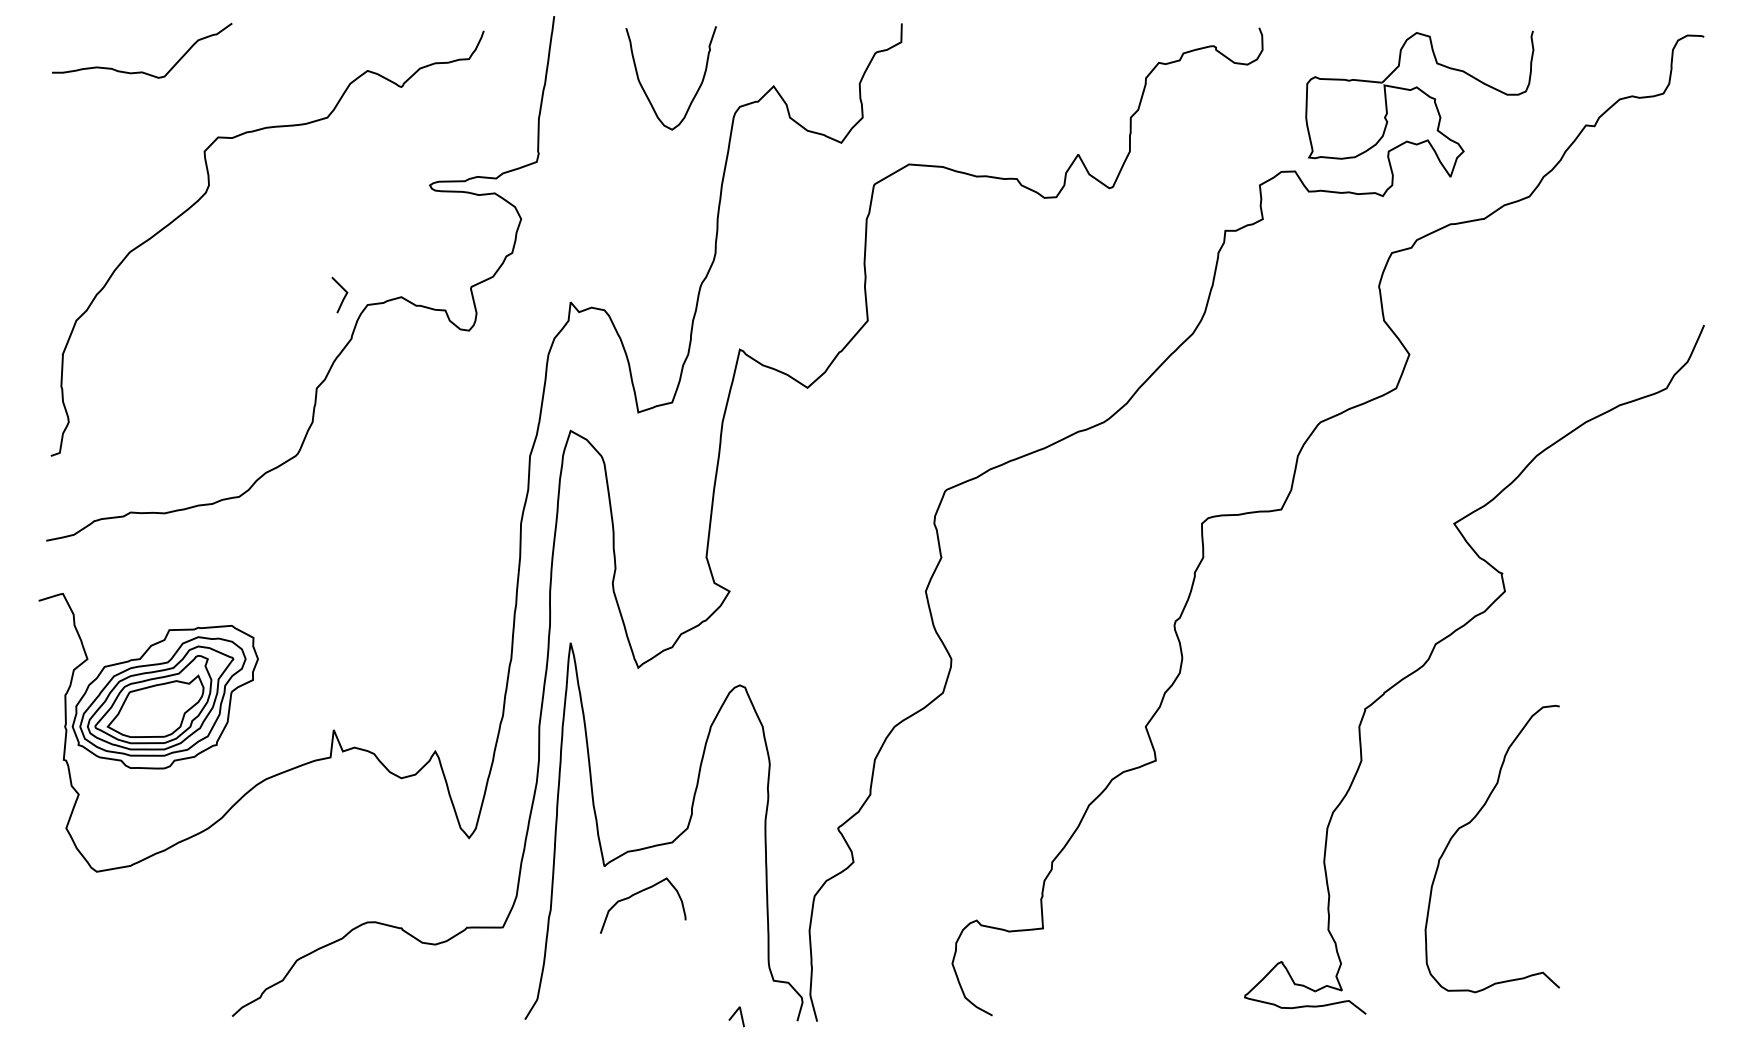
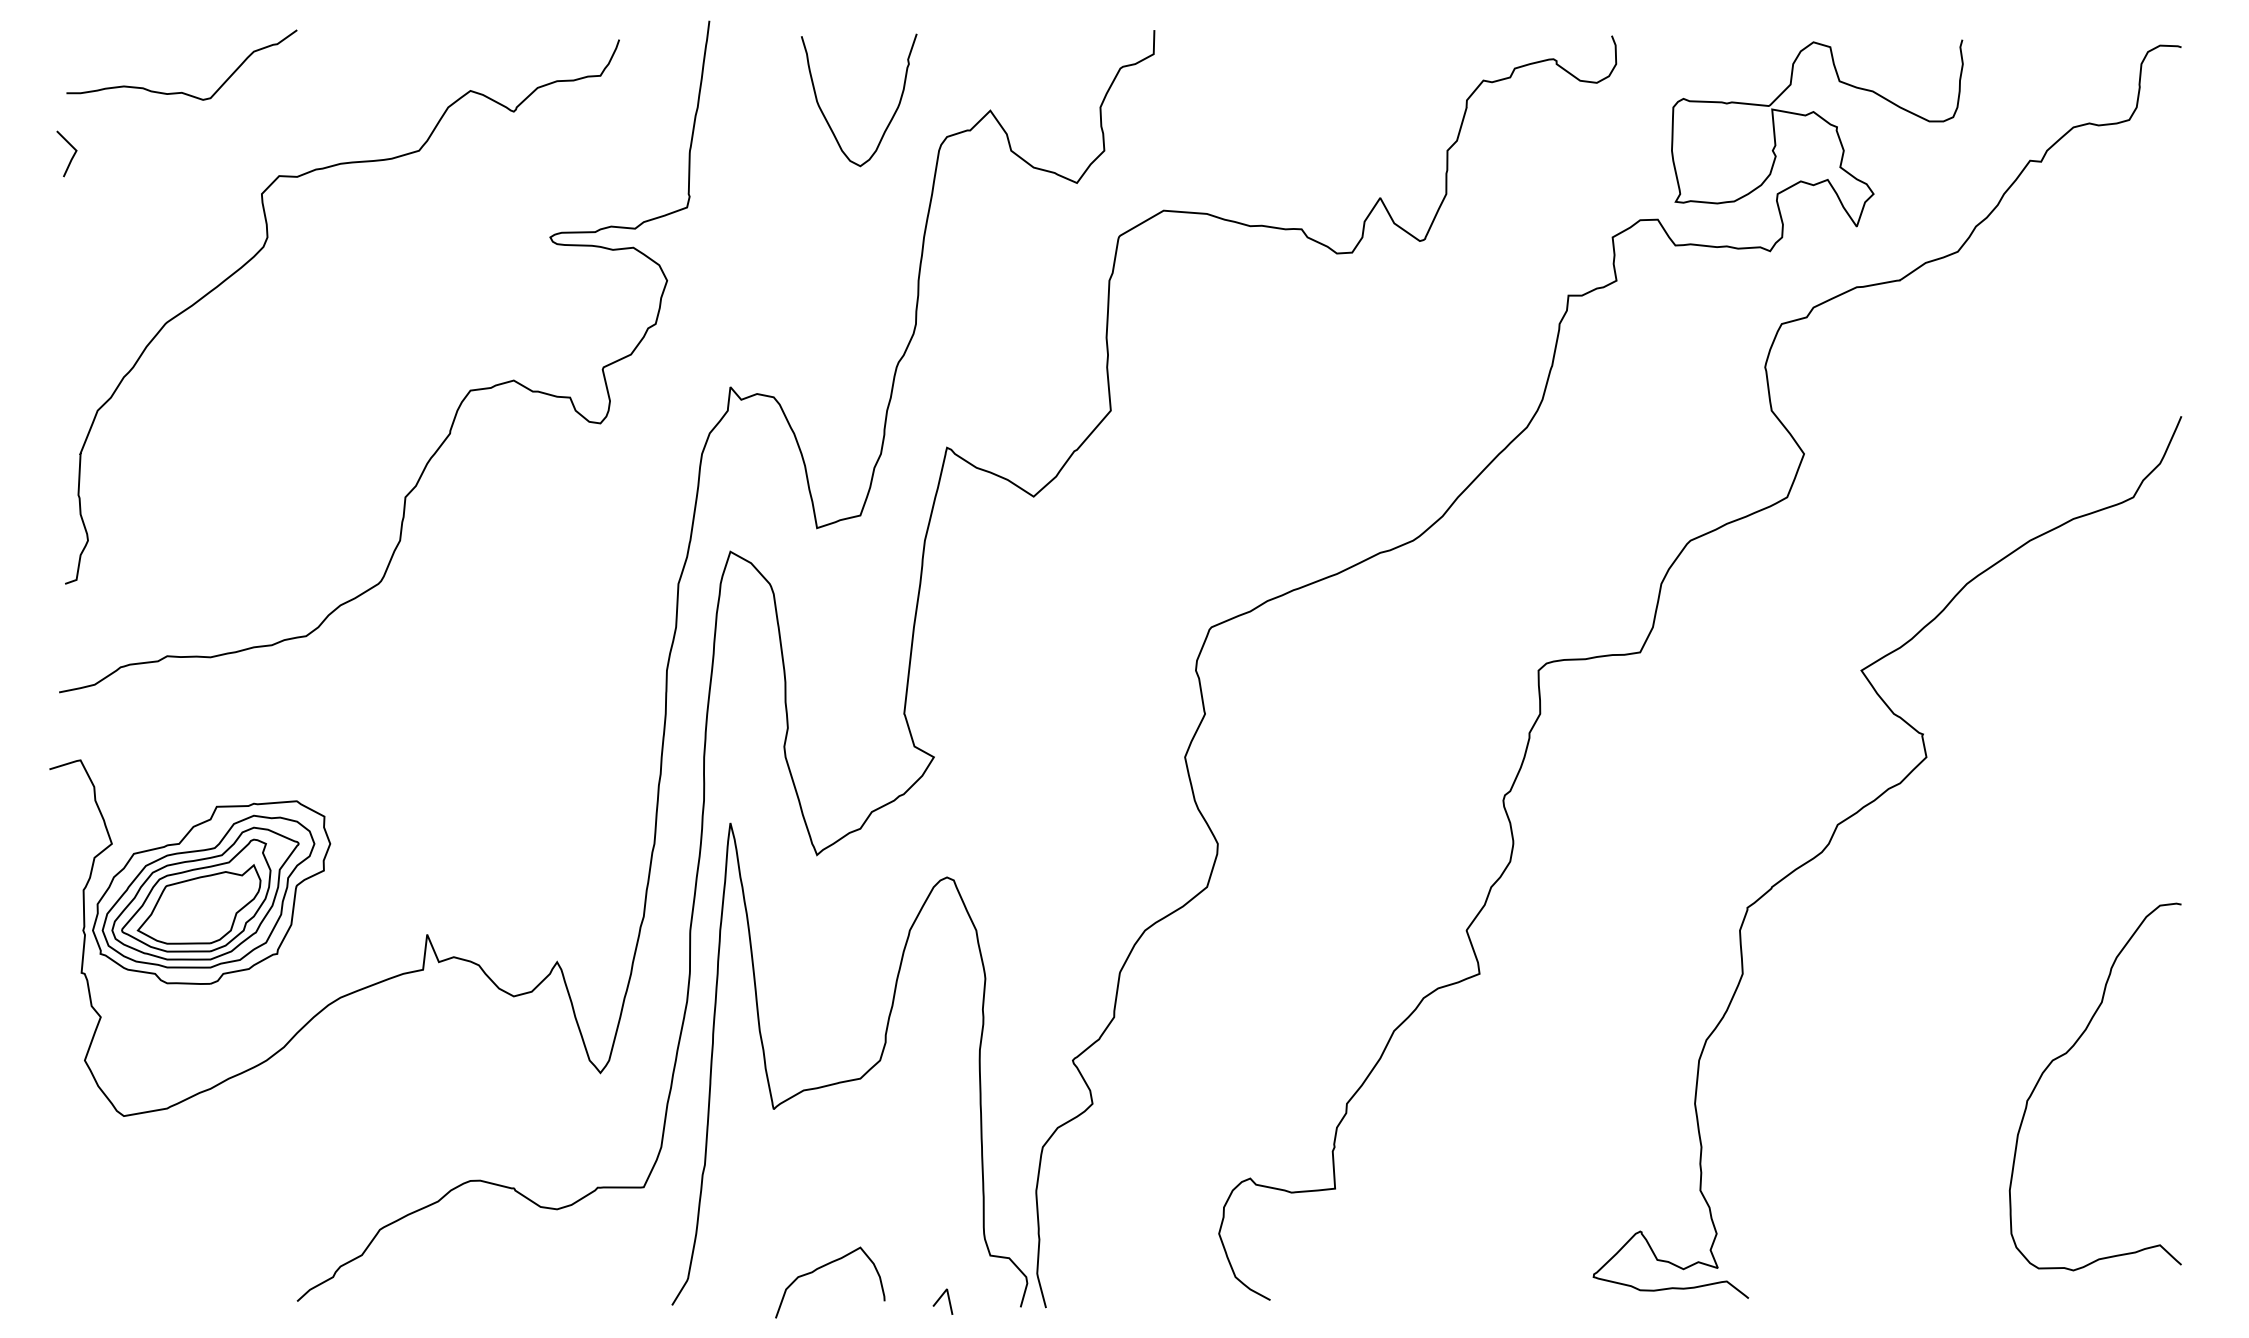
line: (344, 296) -> (72, 155), moved
curve: (1469, 823) -> (2066, 1054), moved
curve: (639, 893) -> (825, 1266), moved

